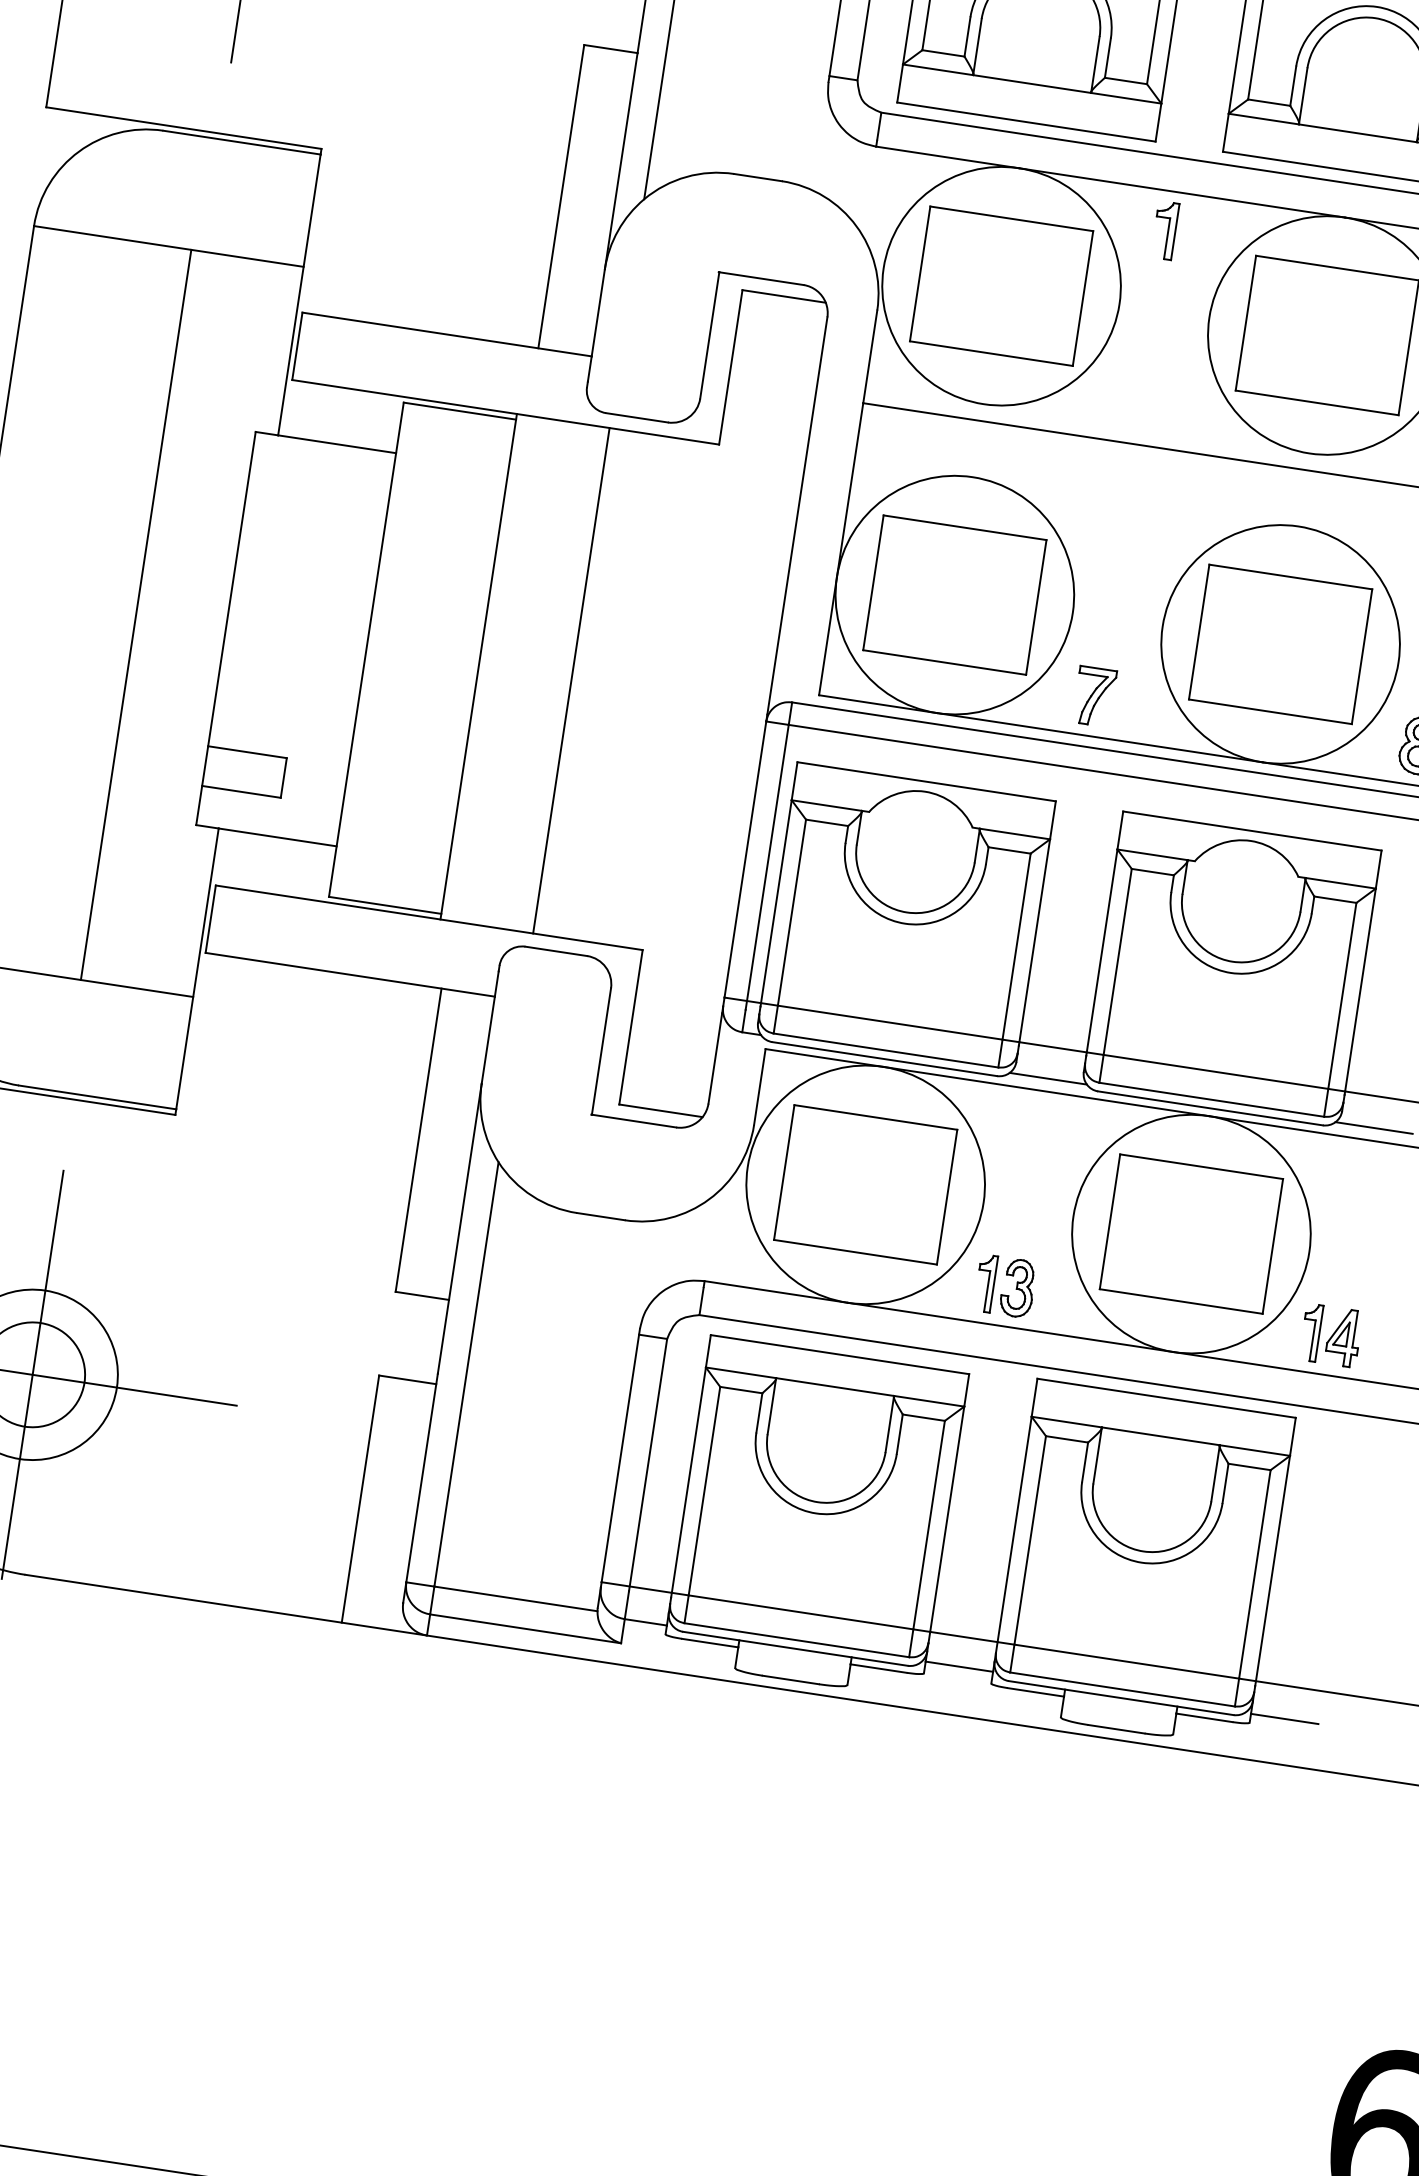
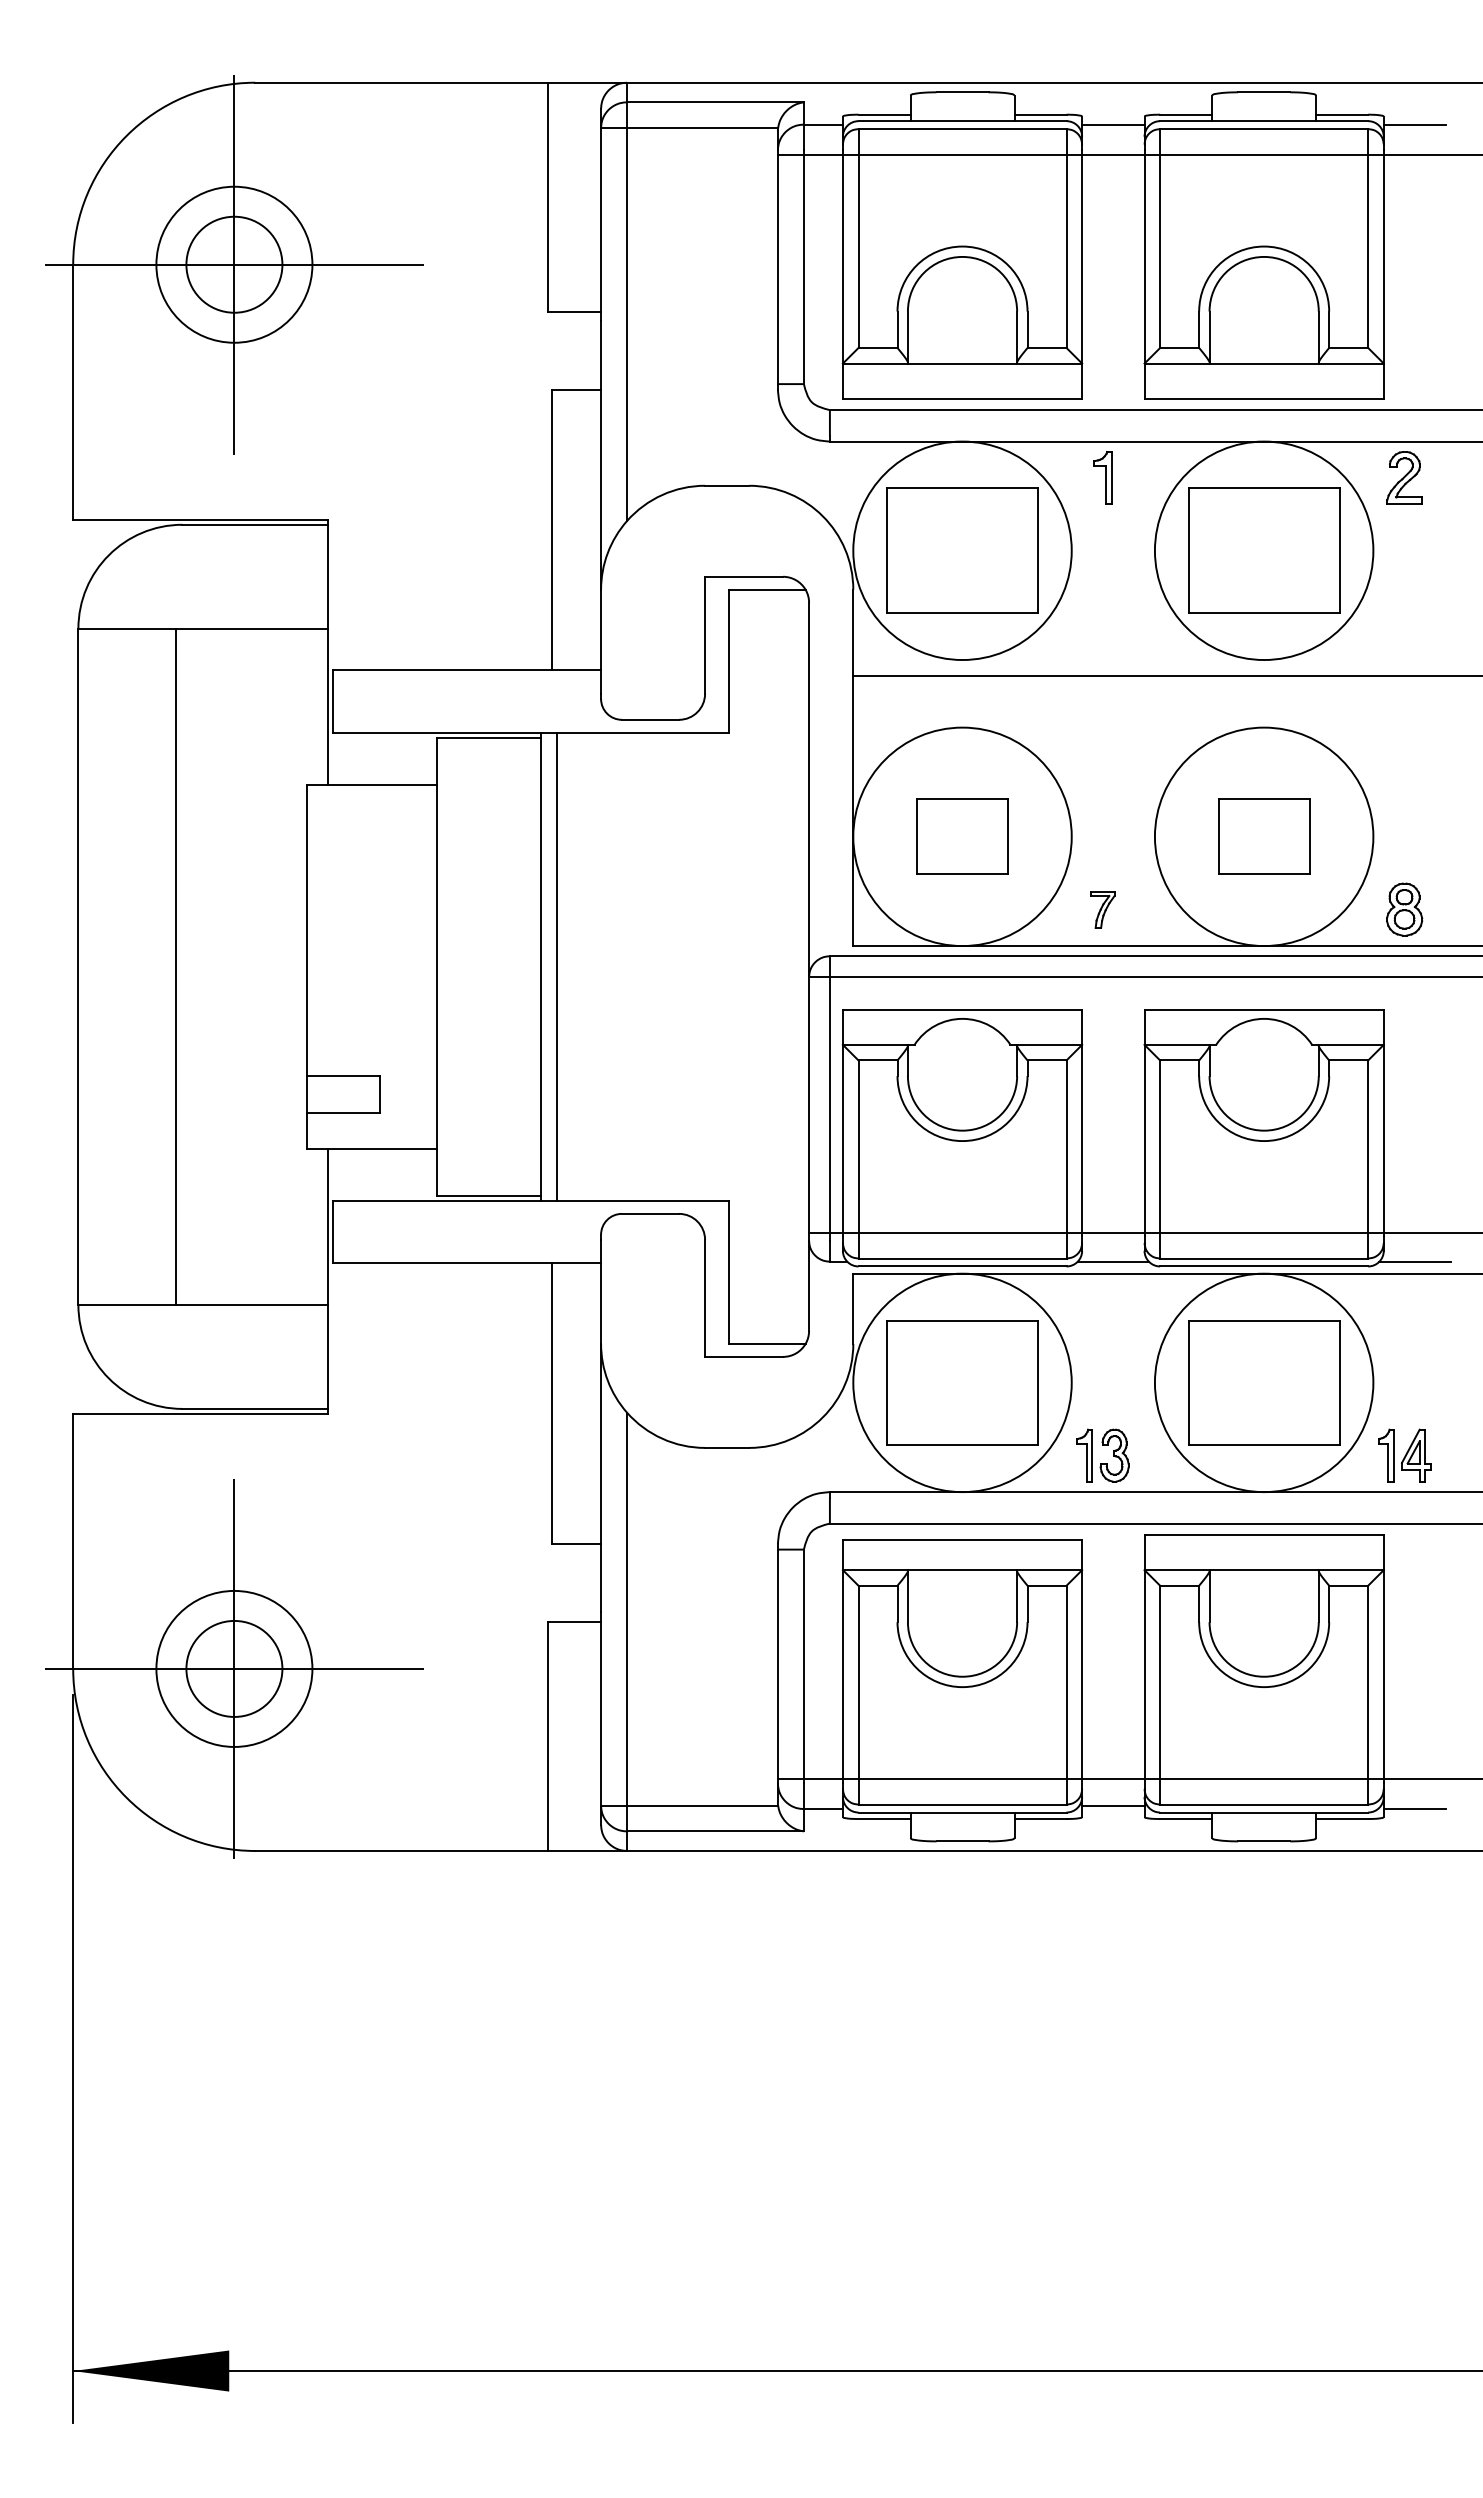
part: (954, 594) -> (962, 836), size x0.6
line: (136, 614) -> (176, 966), moved
part: (1281, 644) -> (1264, 836), size x0.6
line: (571, 680) -> (557, 966), moved
part: (1094, 696) -> (1102, 909), size x0.7

